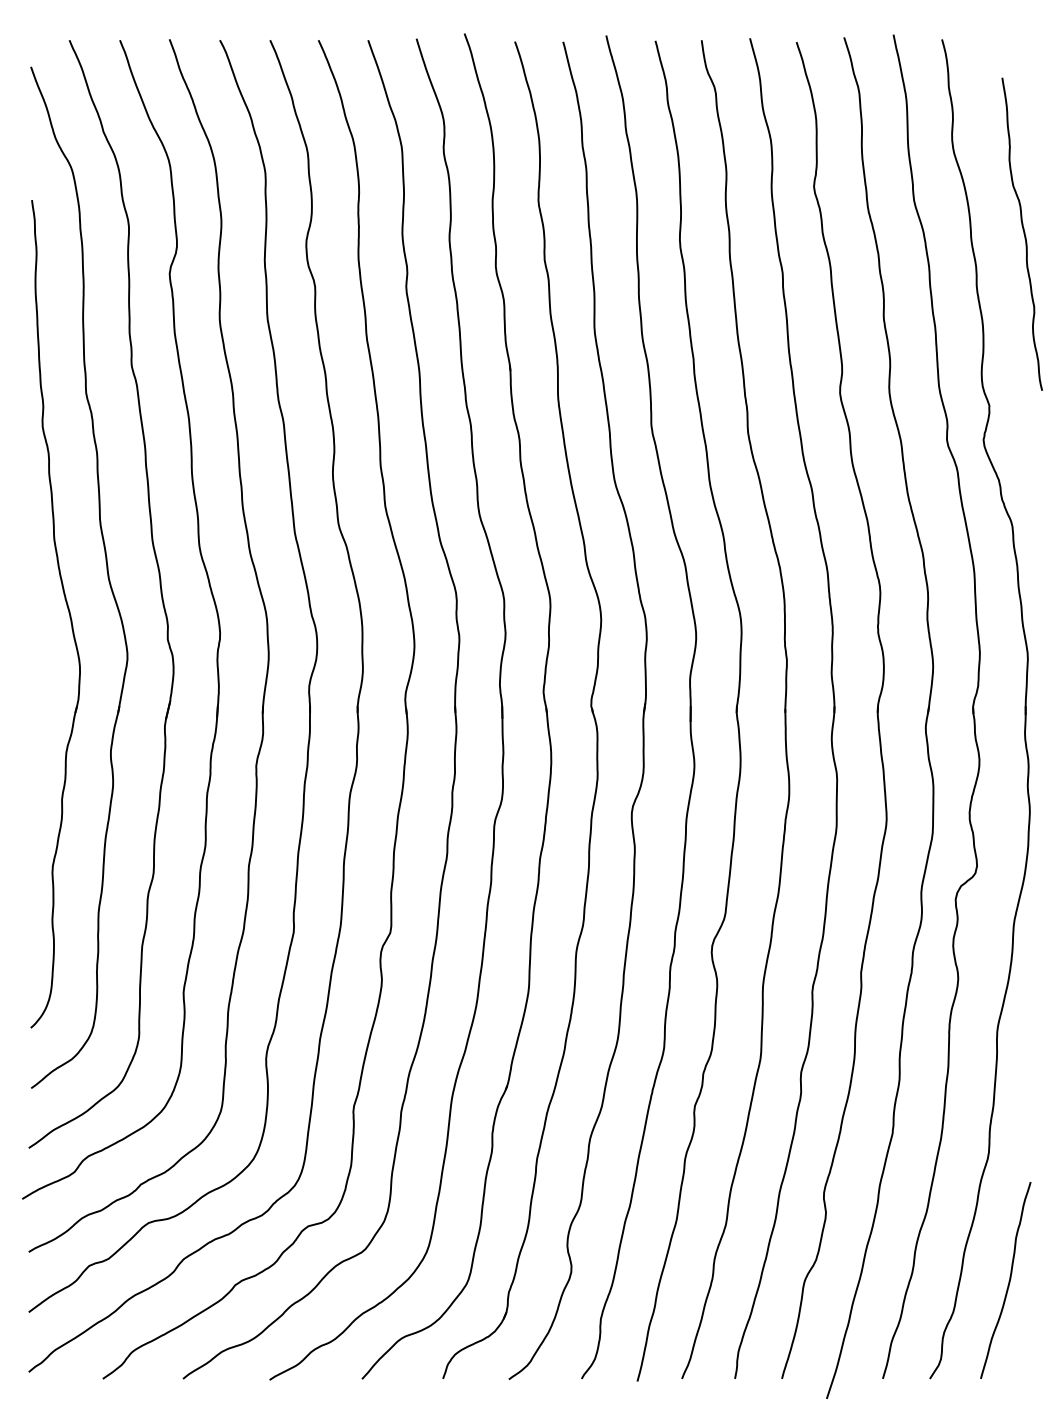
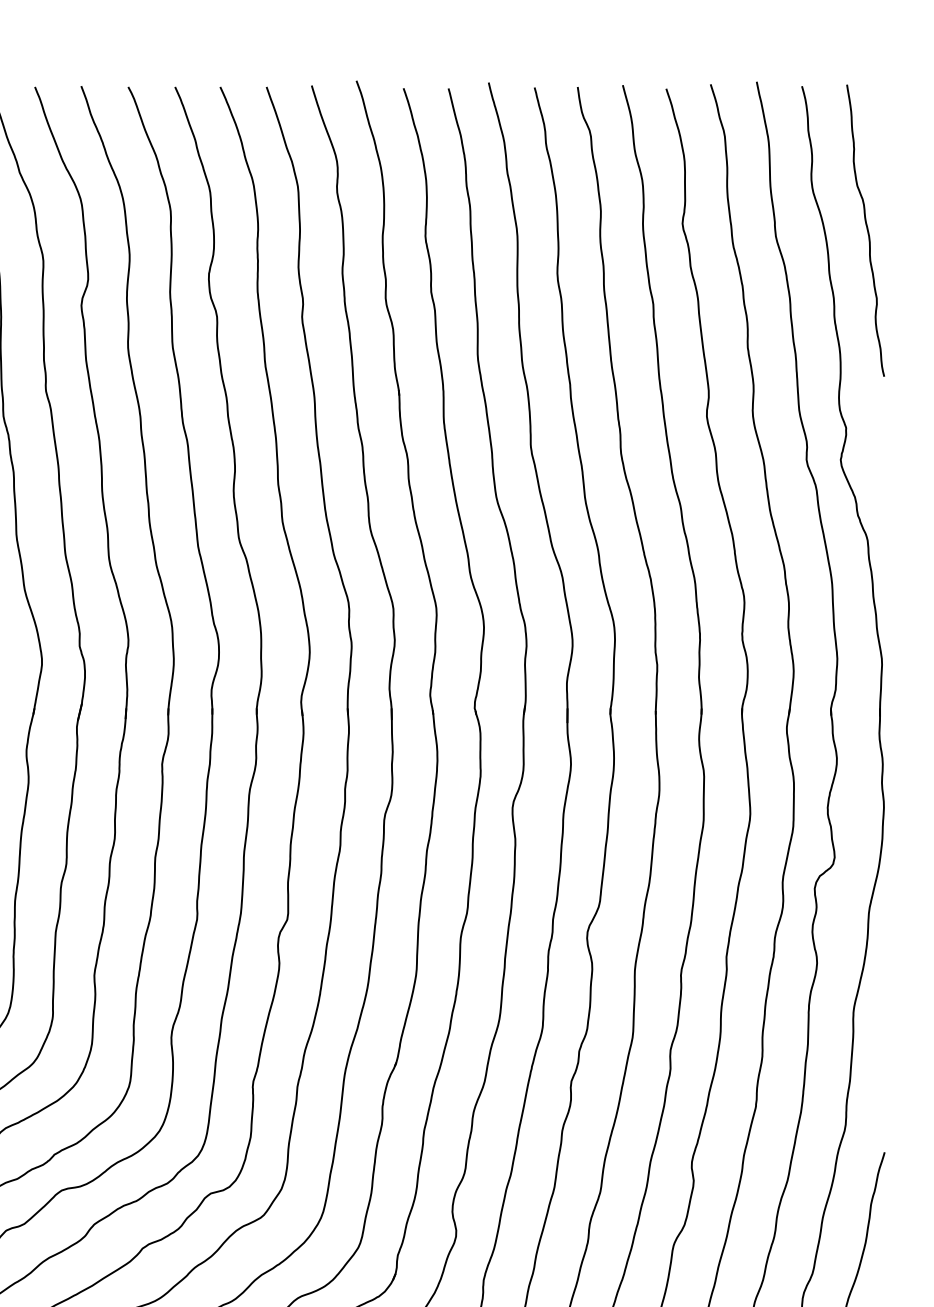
curve: (1023, 233) -> (866, 229), moved

